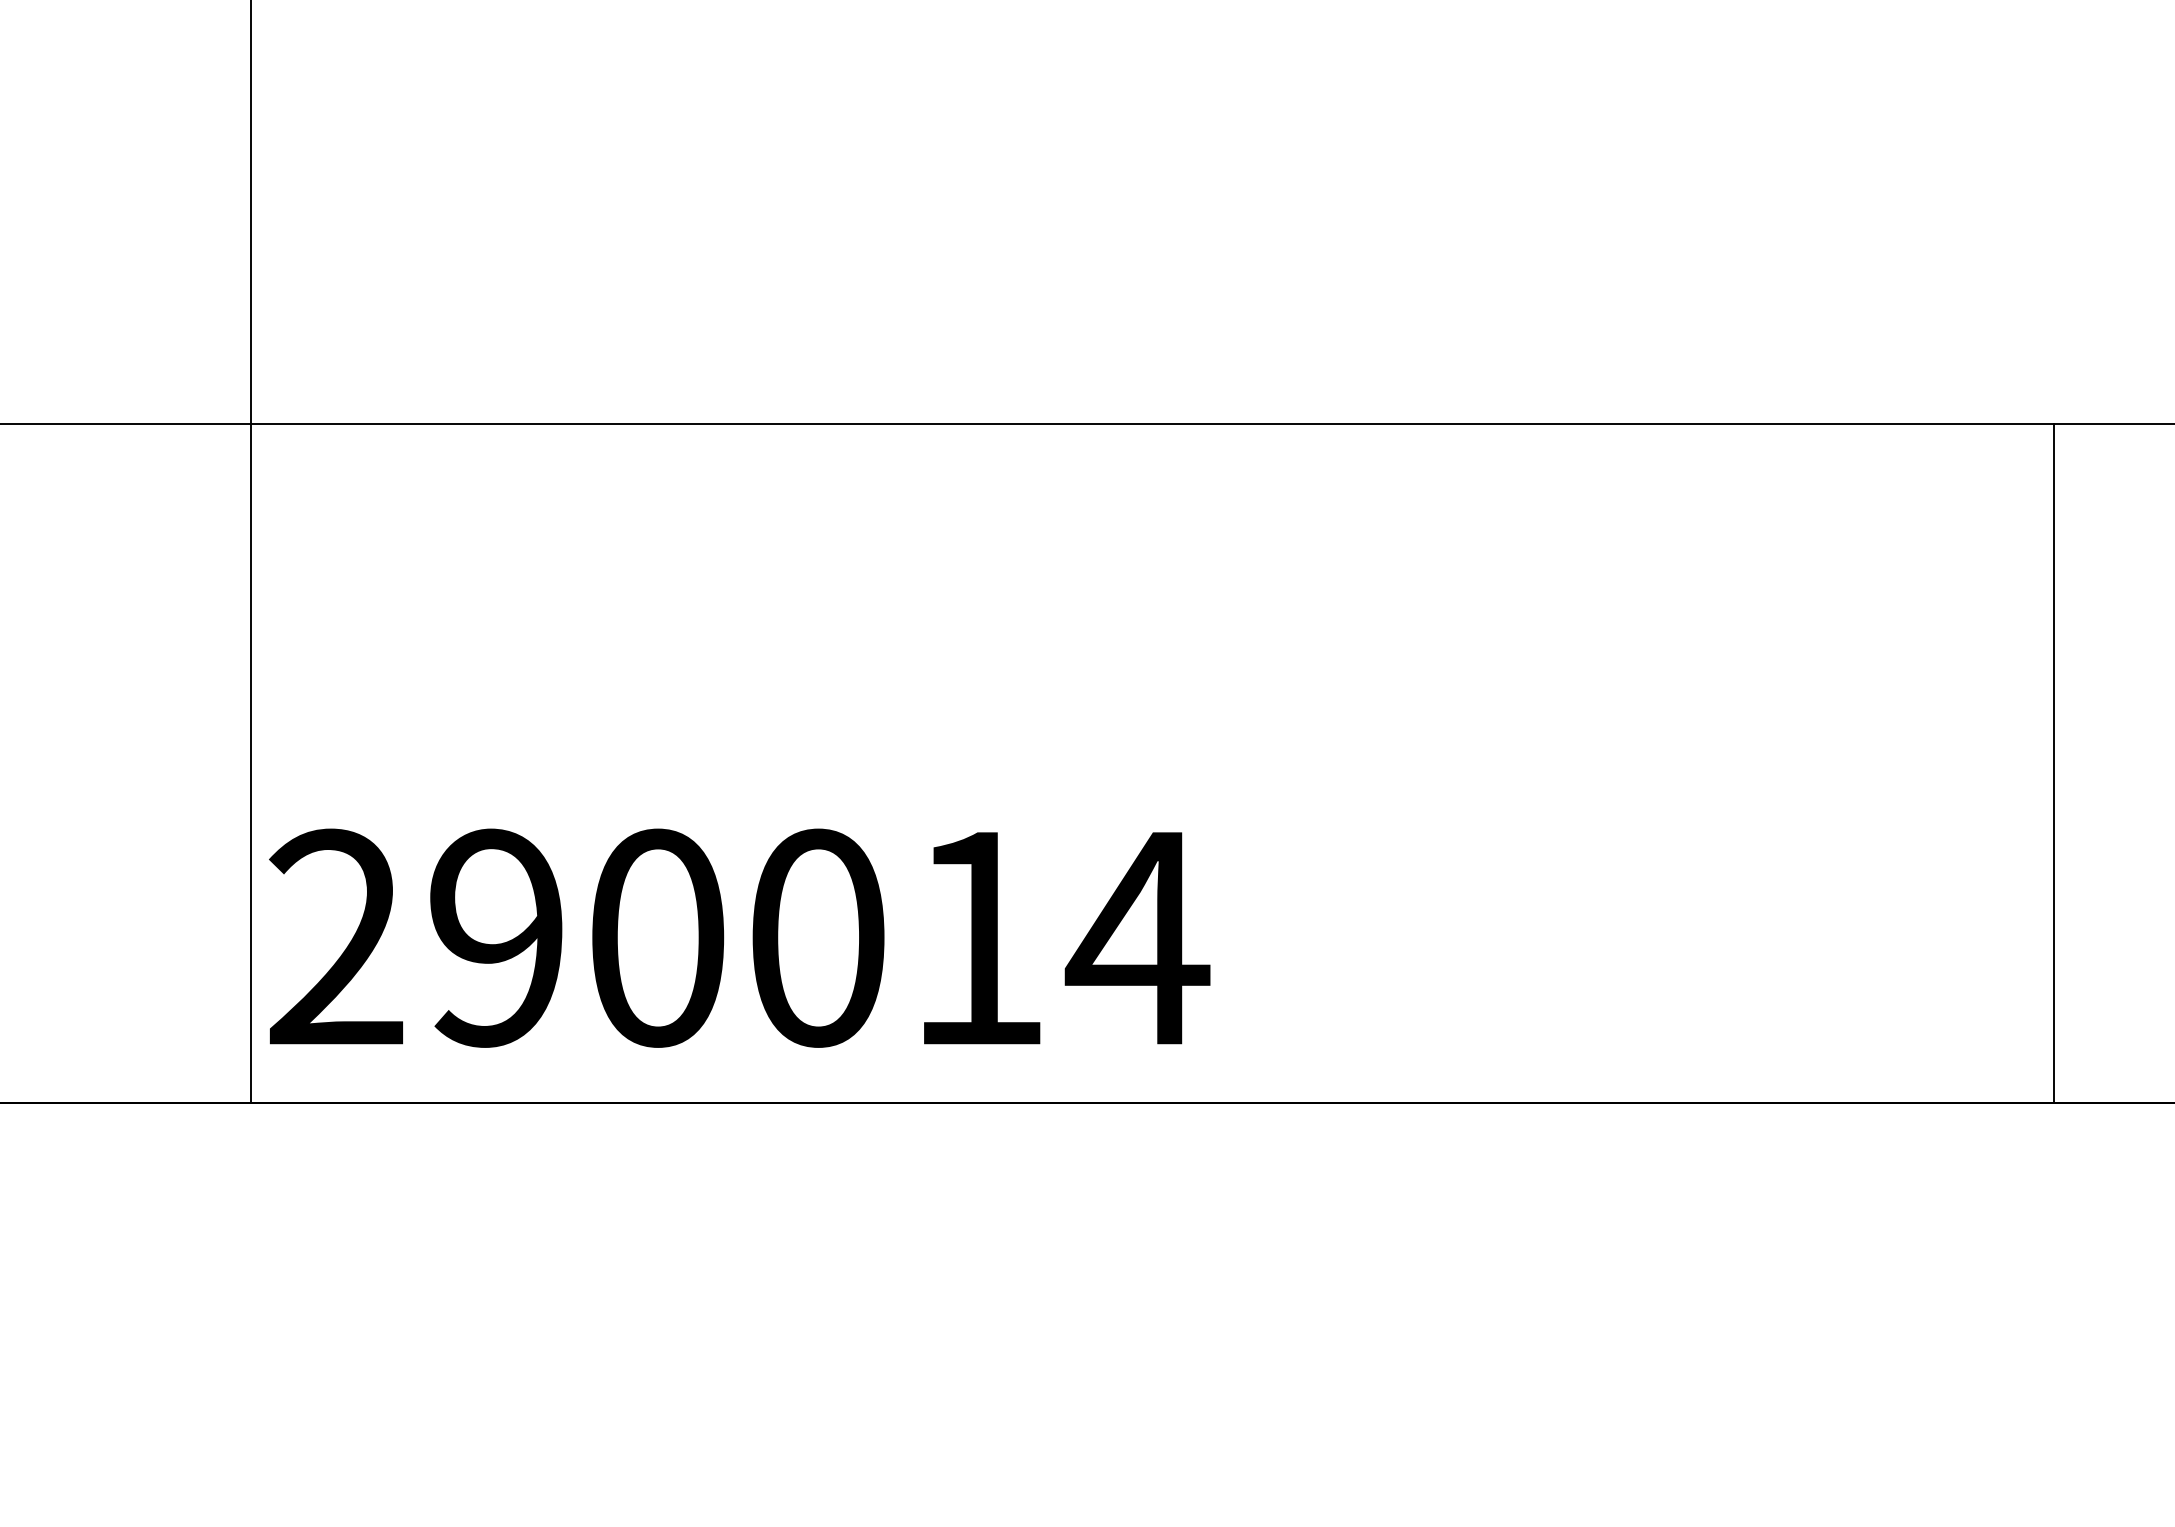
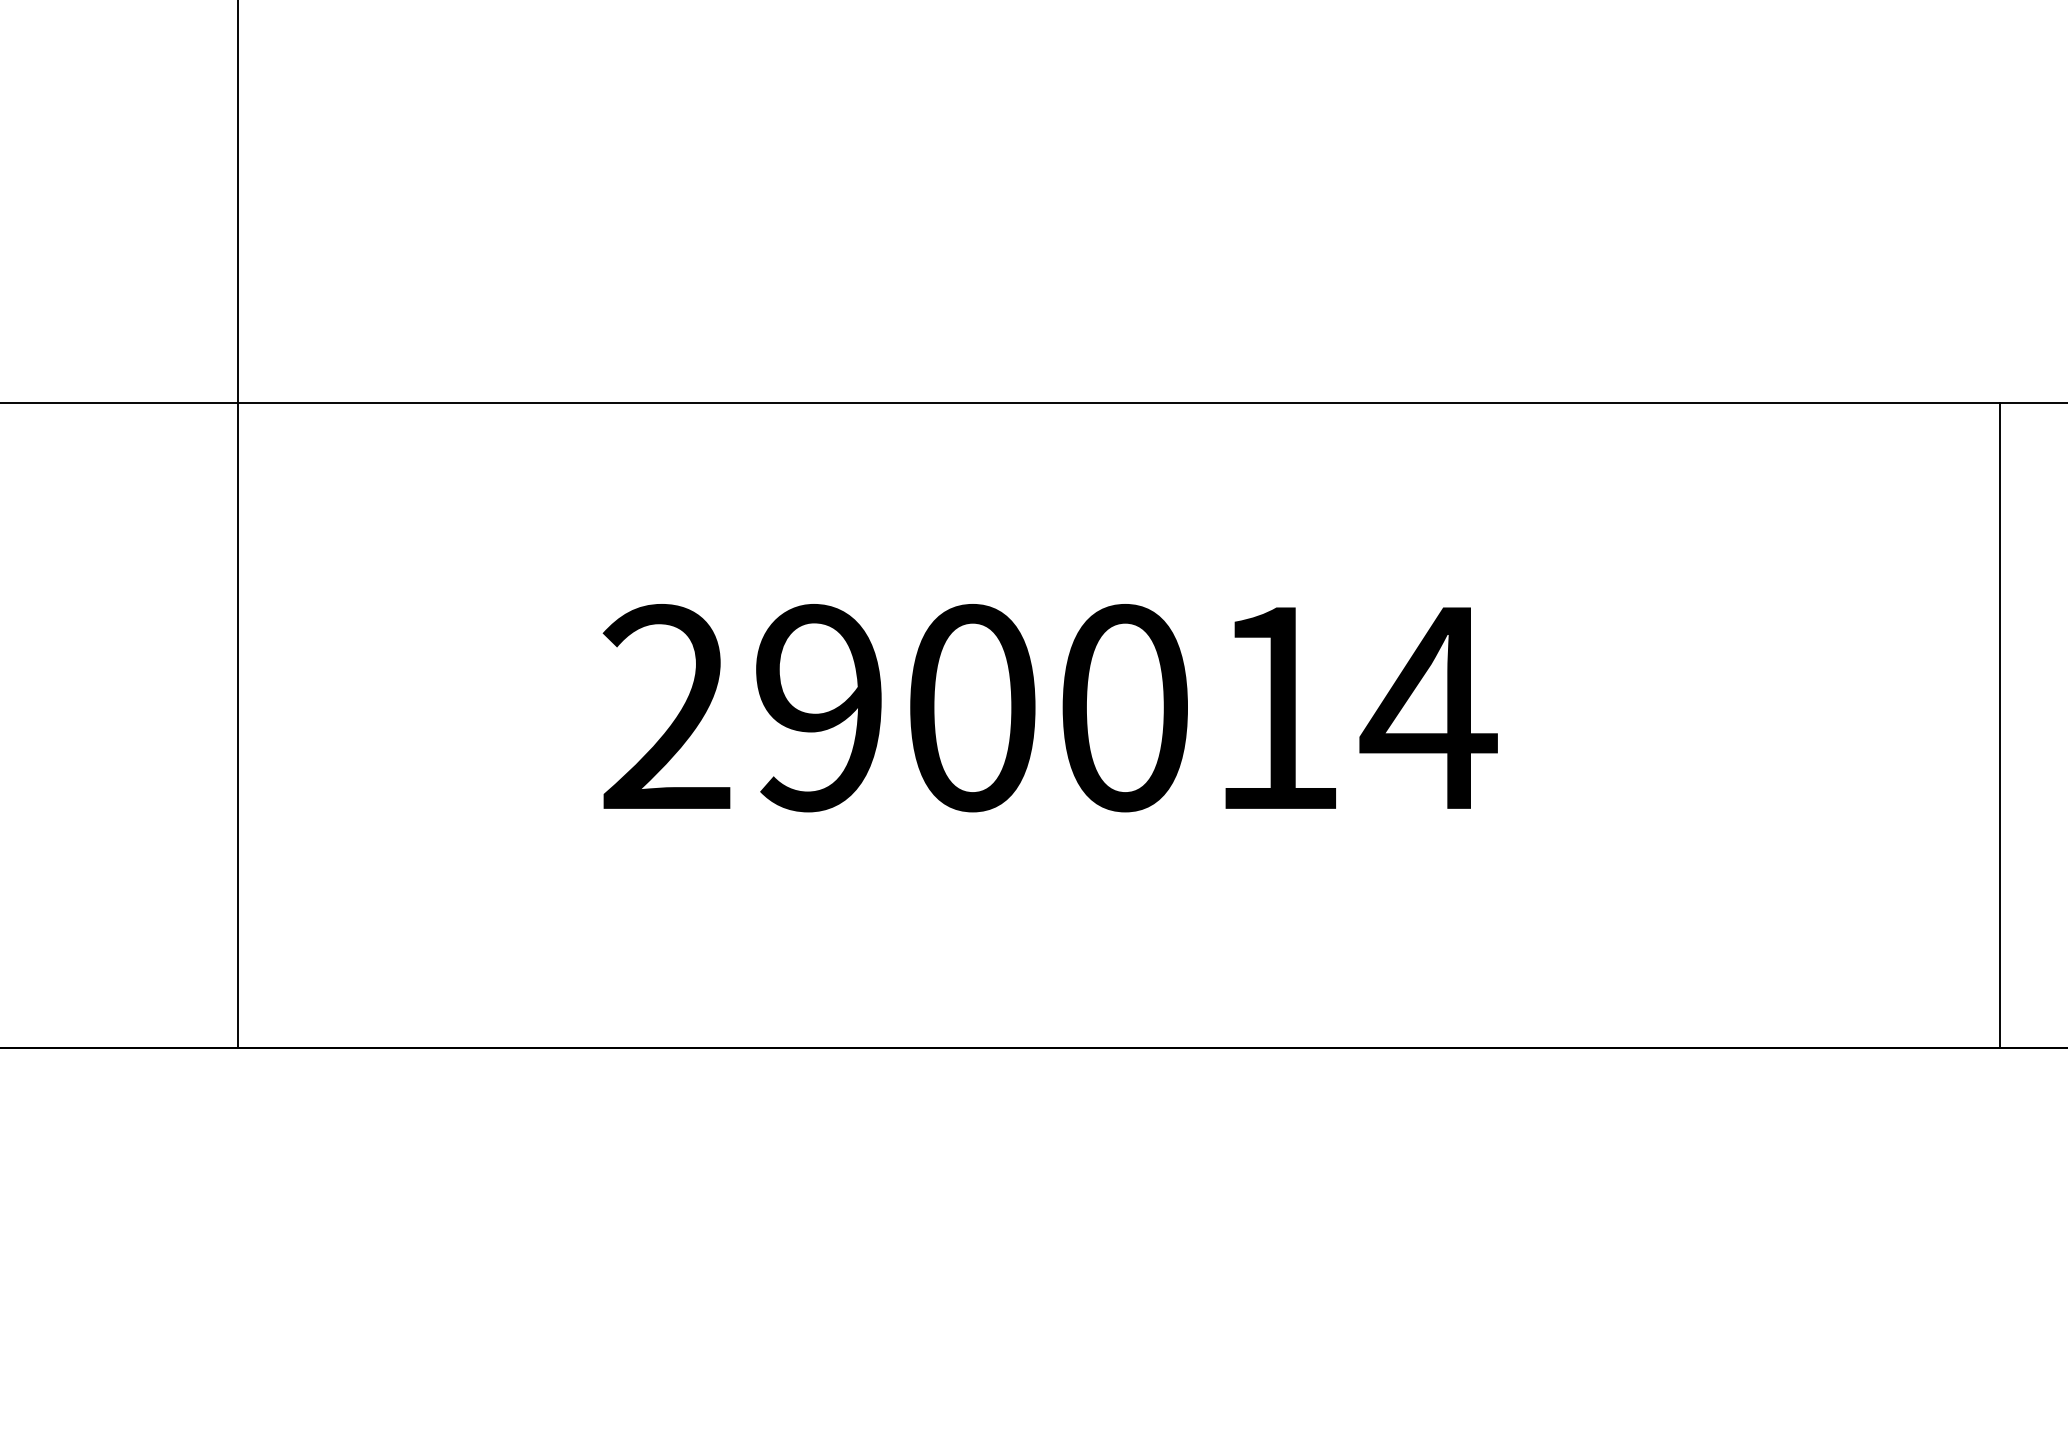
line: (2054, 762) -> (2000, 725), moved
text: (738, 938) -> (1049, 708), moved

